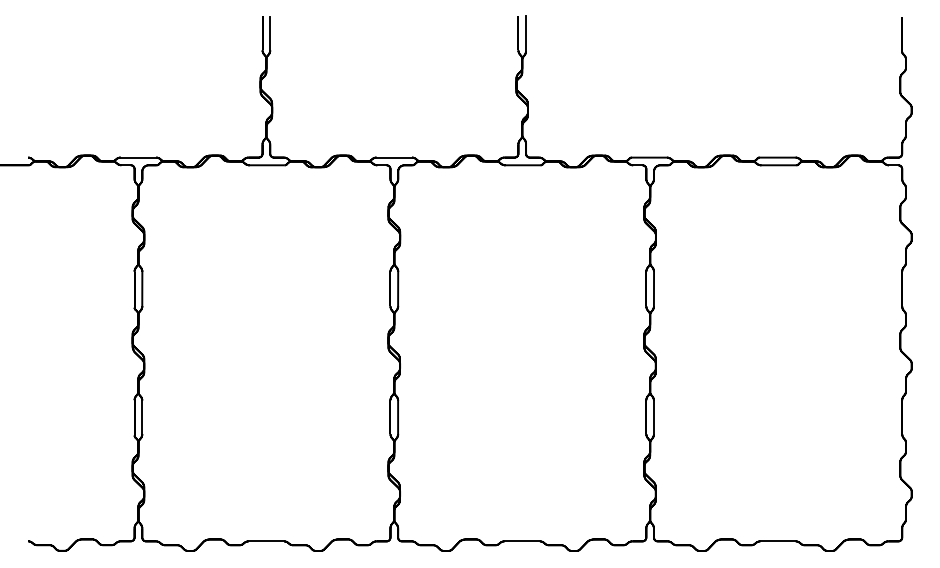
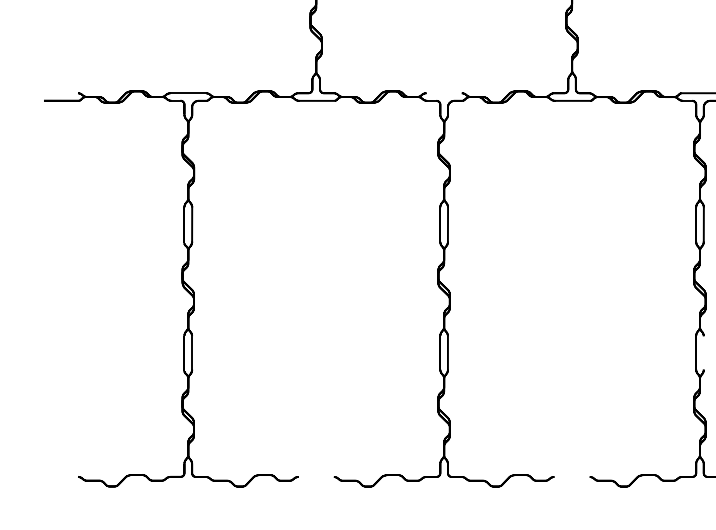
line: (393, 157) -> (443, 93), removed
line: (653, 417) -> (703, 353), removed
line: (266, 541) -> (316, 477), removed
line: (521, 541) -> (571, 477), removed

